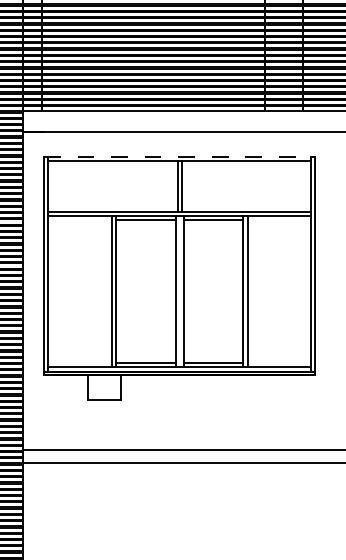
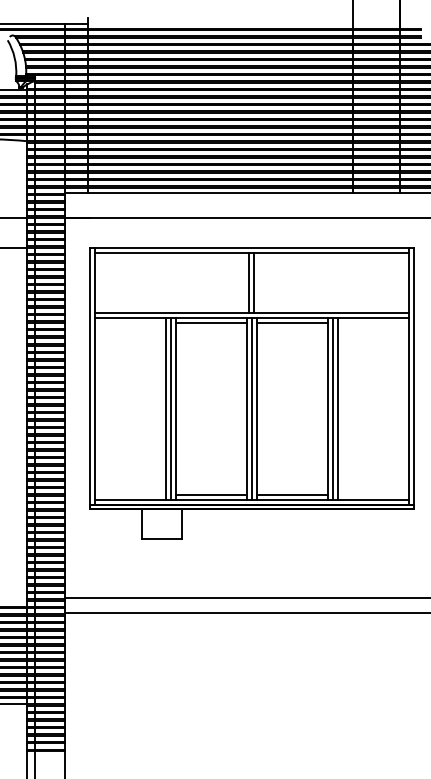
line: (179, 157) -> (251, 248), dashed -> solid
line: (107, 291) -> (165, 408), added
line: (179, 291) -> (251, 408), added
line: (251, 291) -> (337, 408), added

